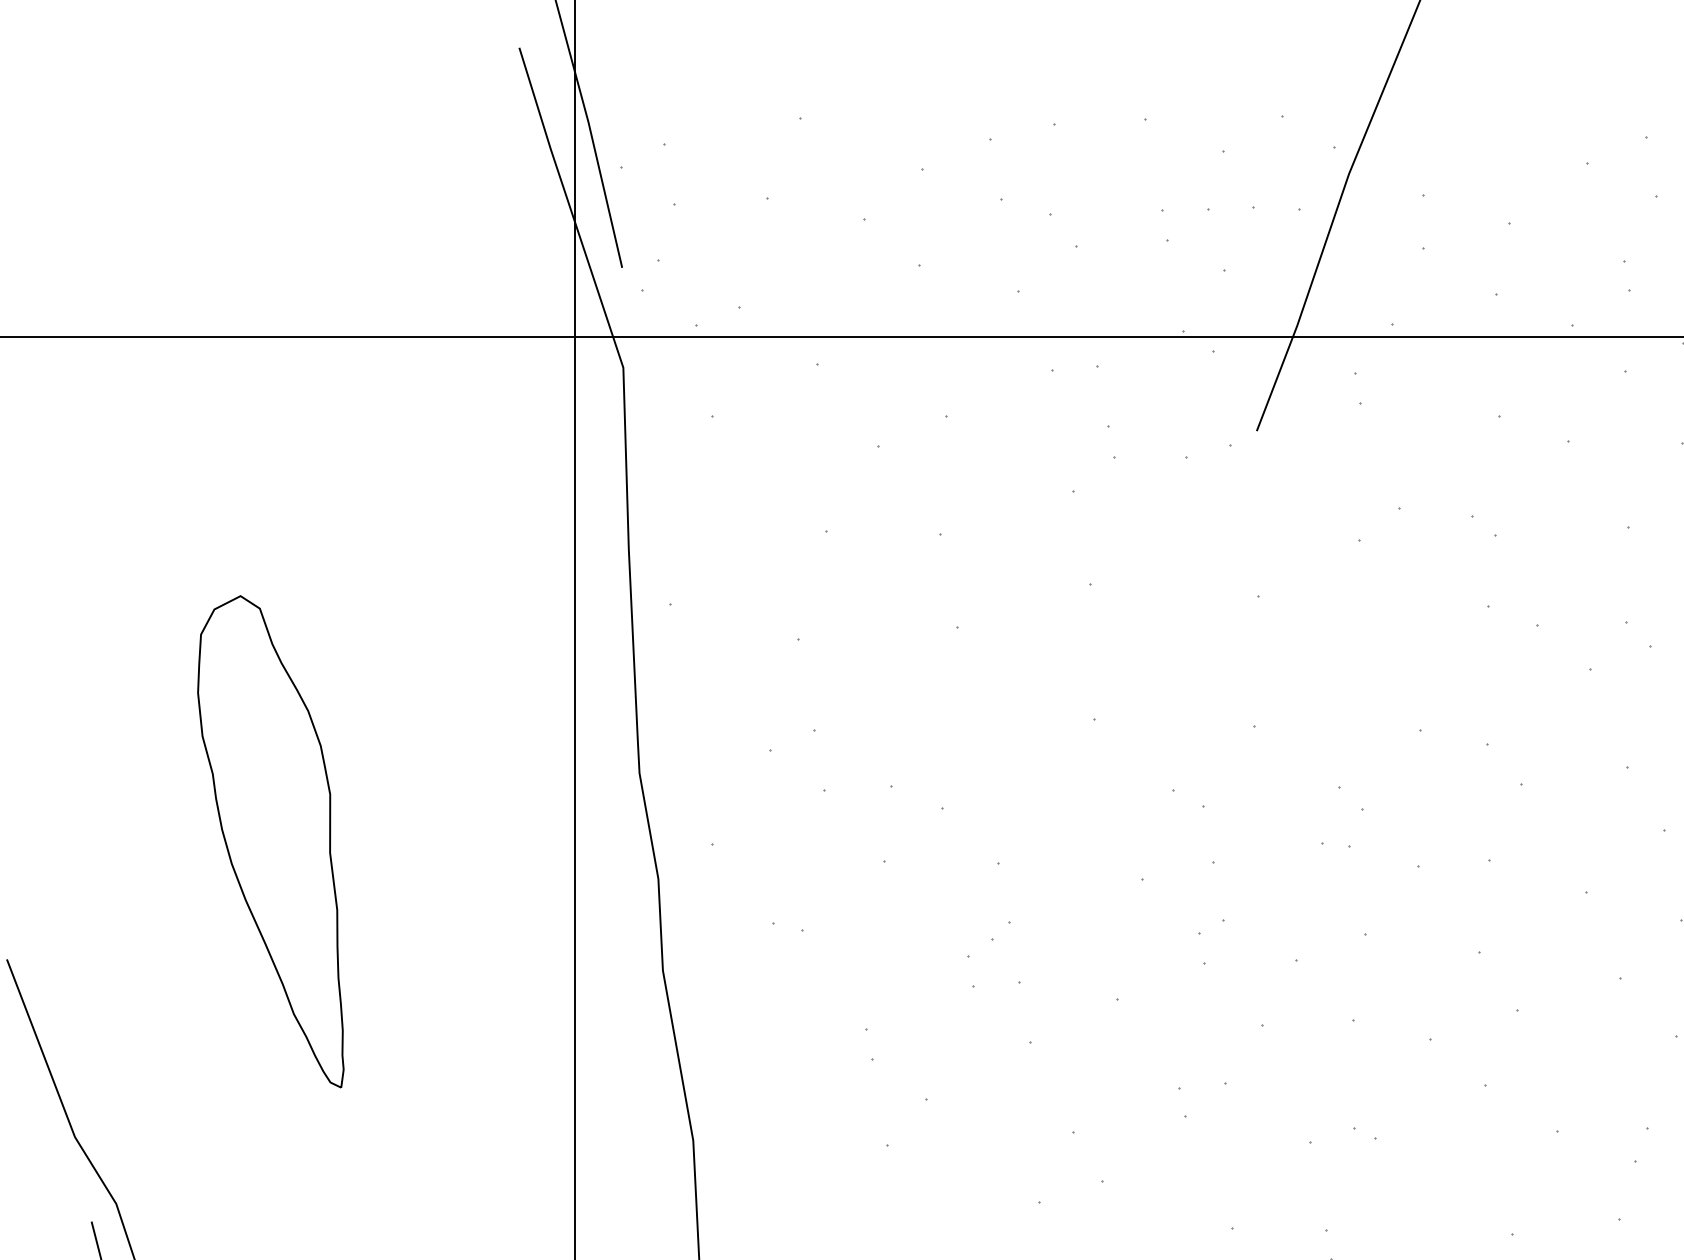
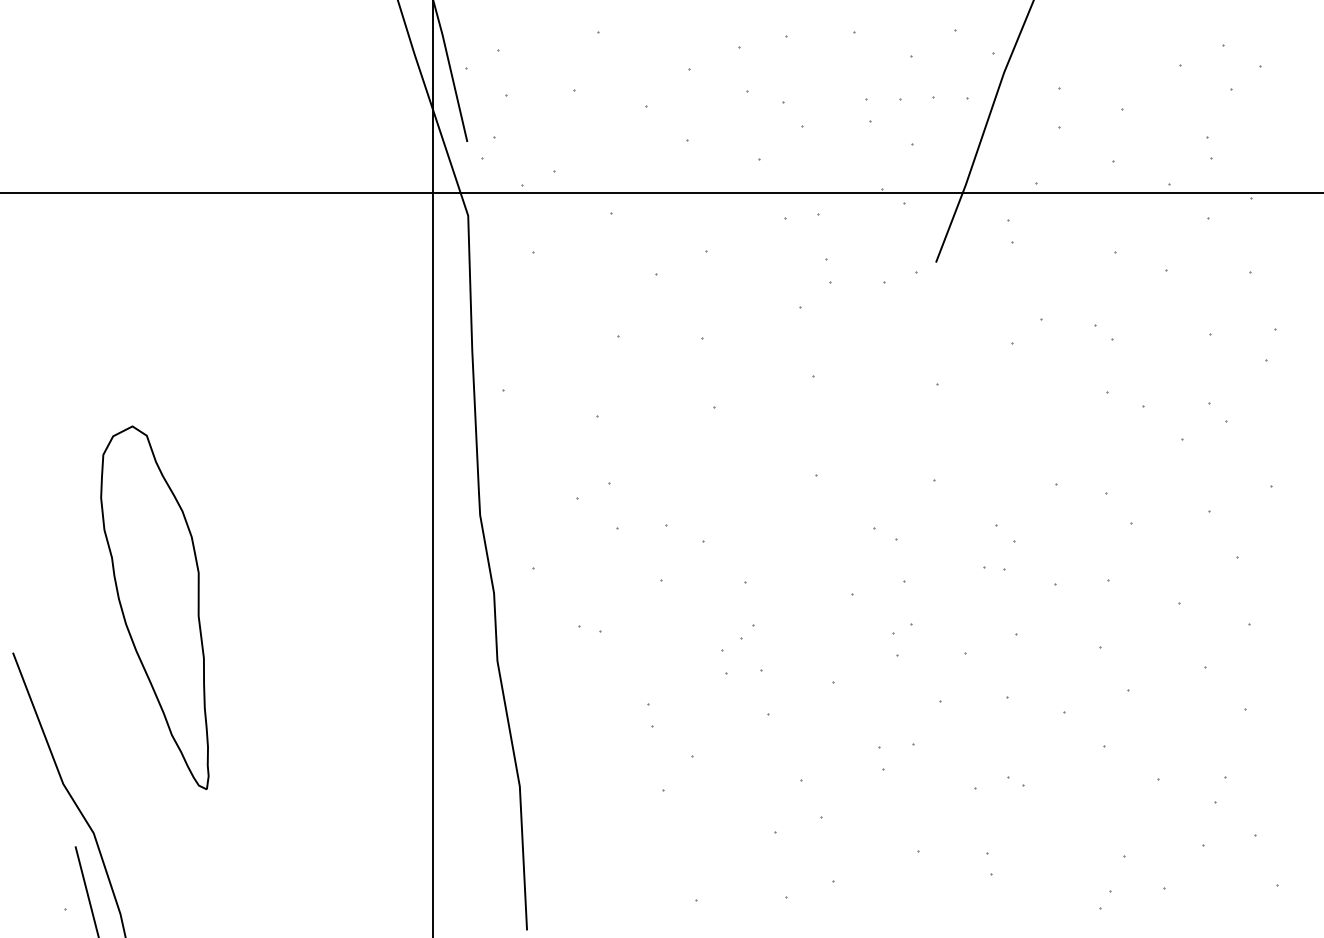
part: (270, 841) -> (154, 607), moved

